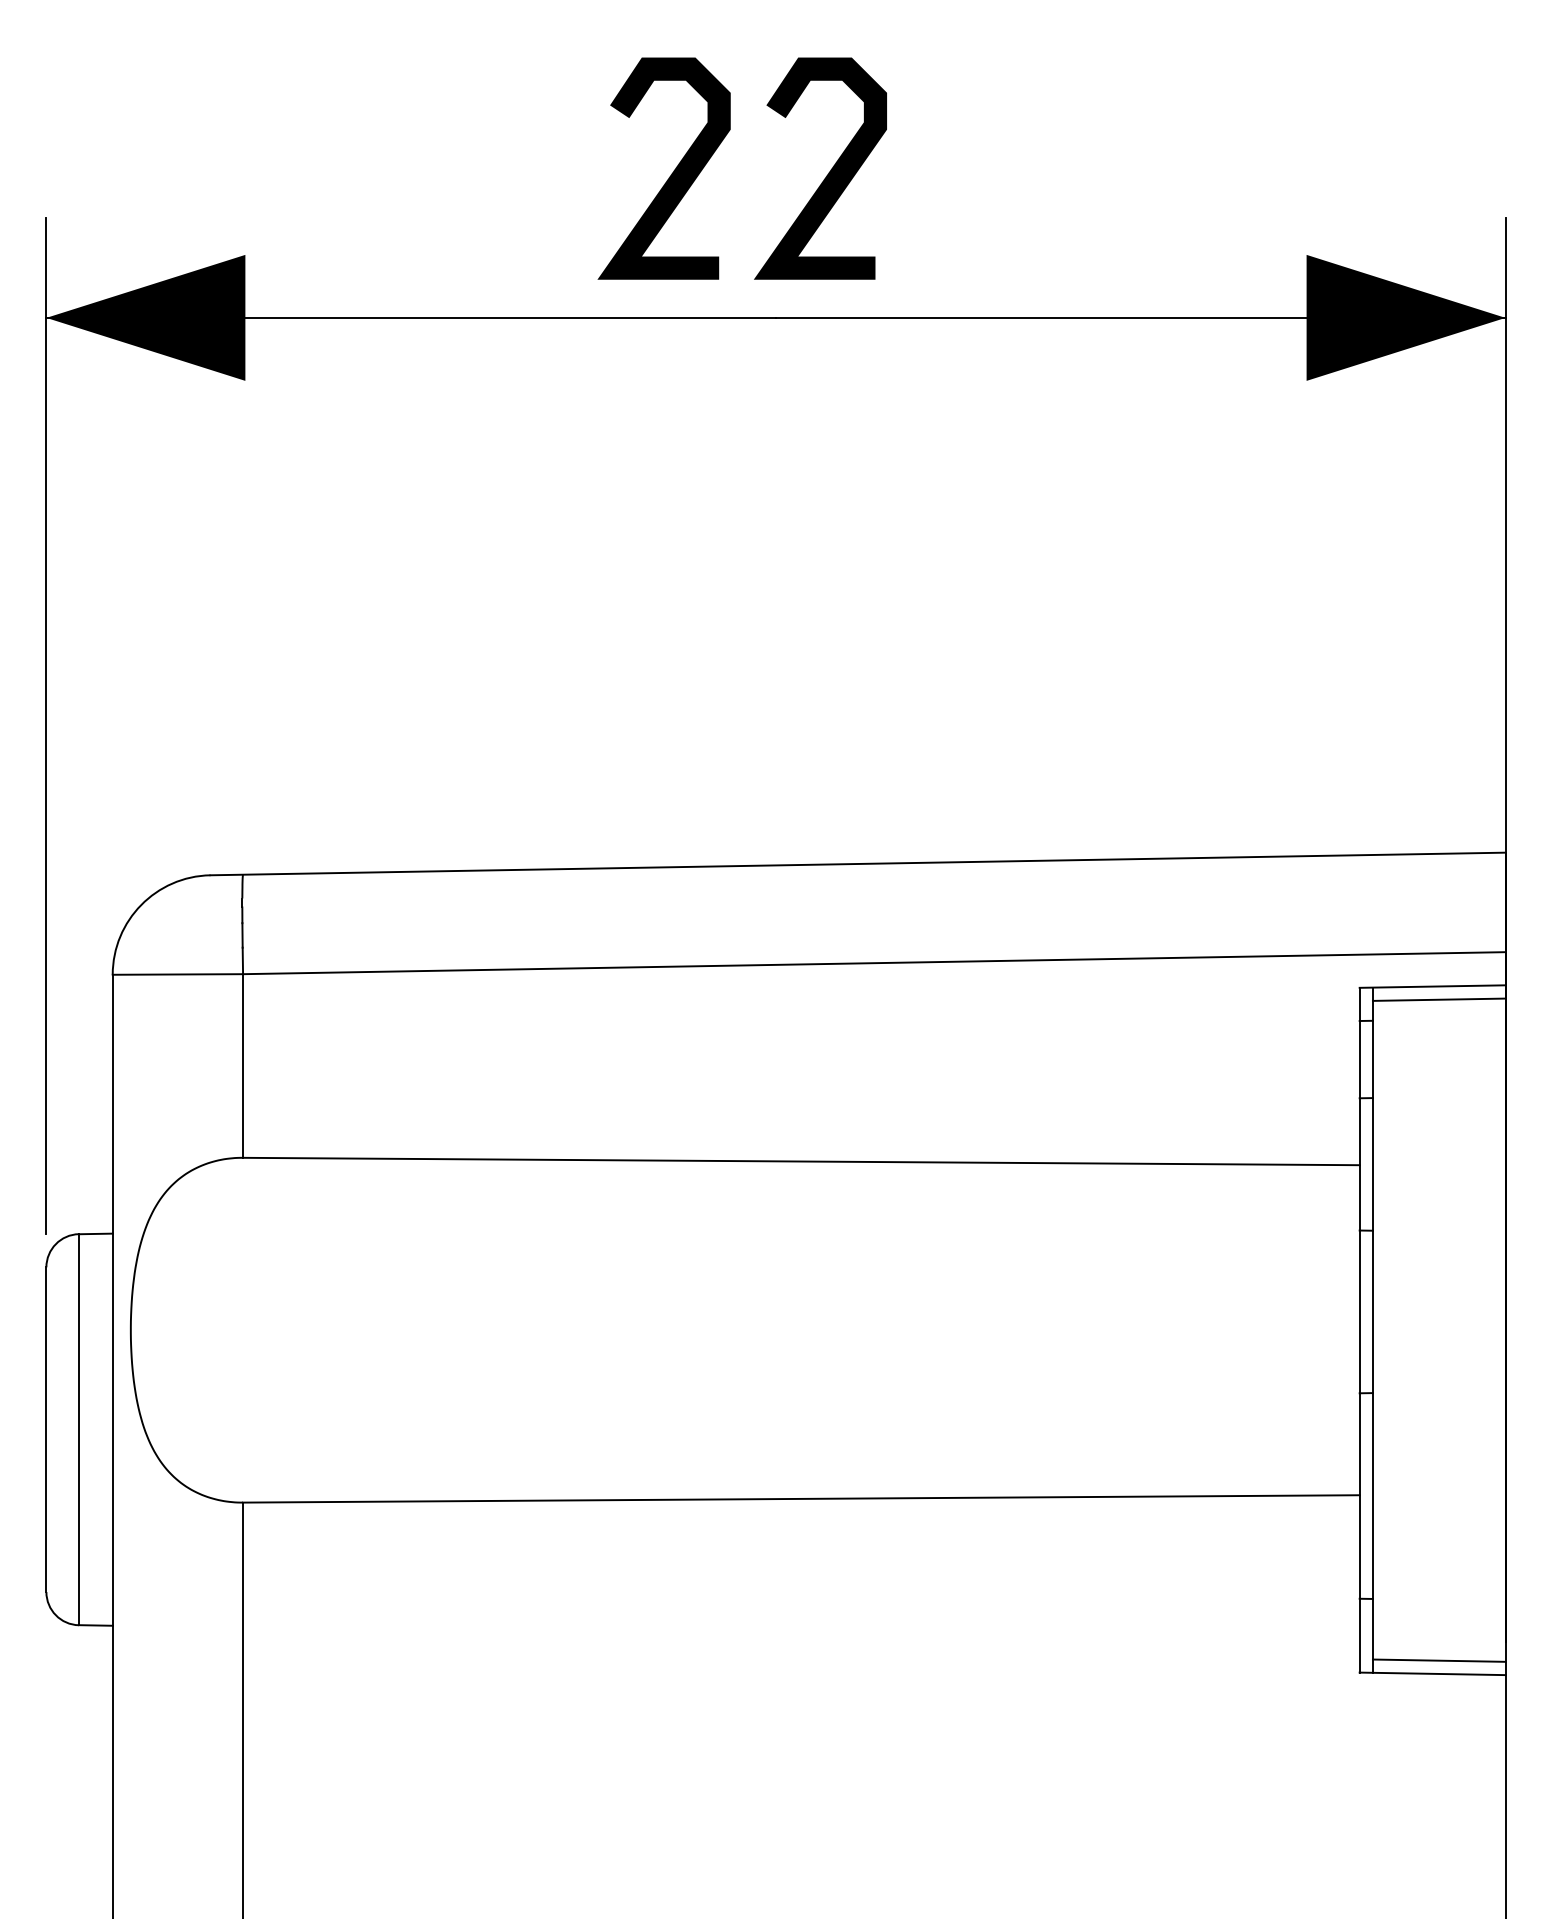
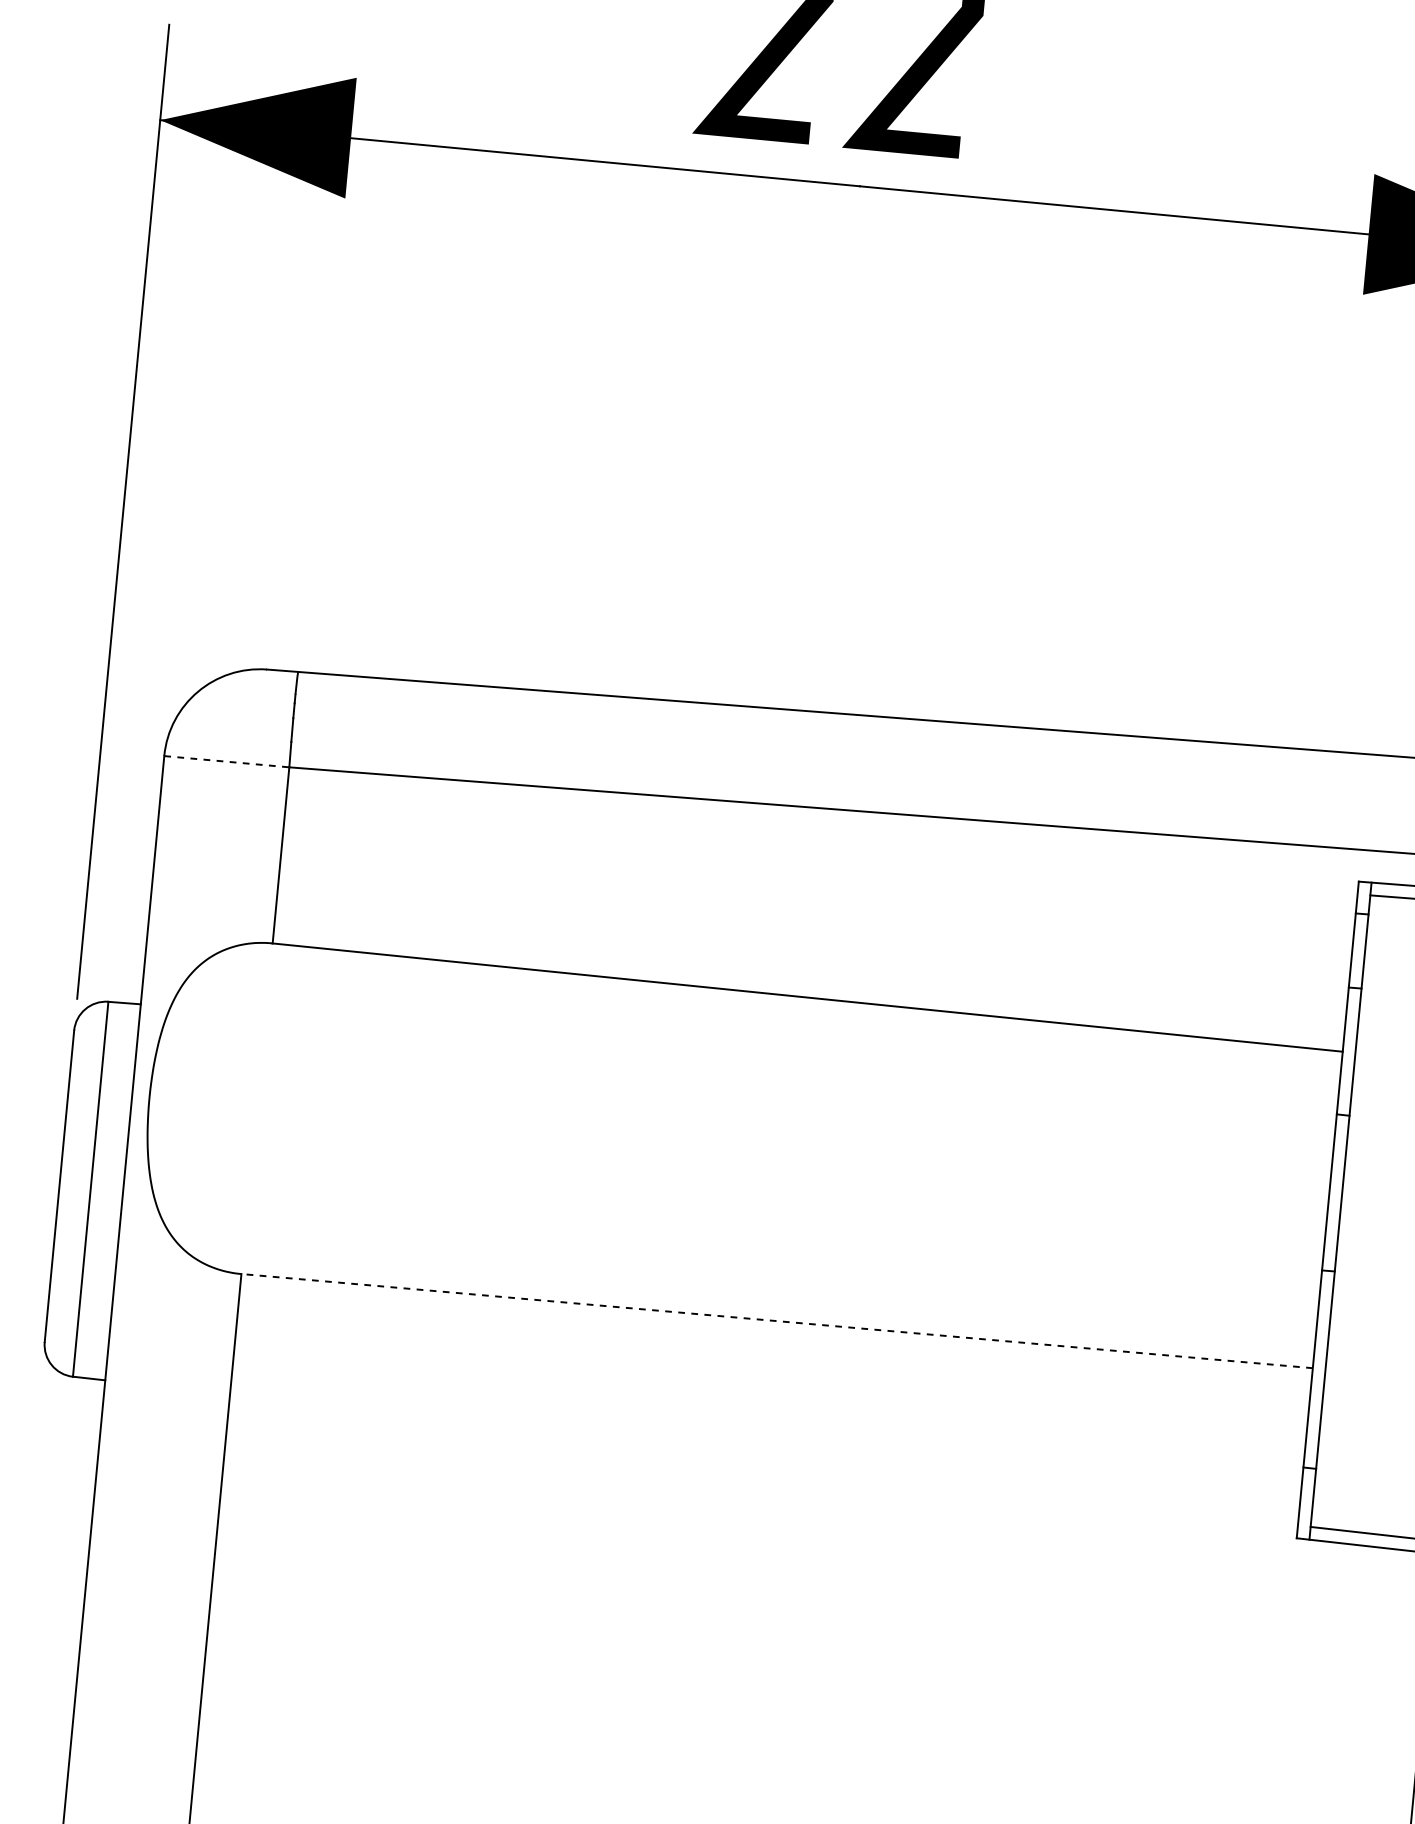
line: (178, 974) -> (227, 761), solid -> dashed
line: (800, 1498) -> (776, 1320), solid -> dashed

